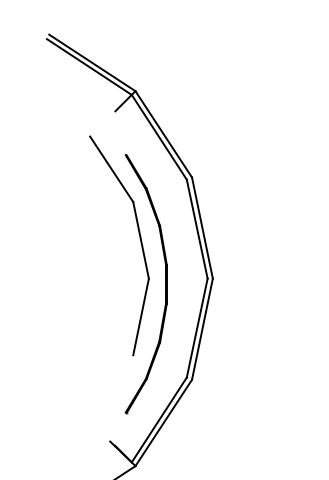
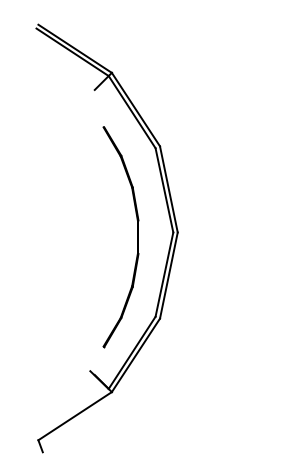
part: (139, 241) -> (115, 200), removed

